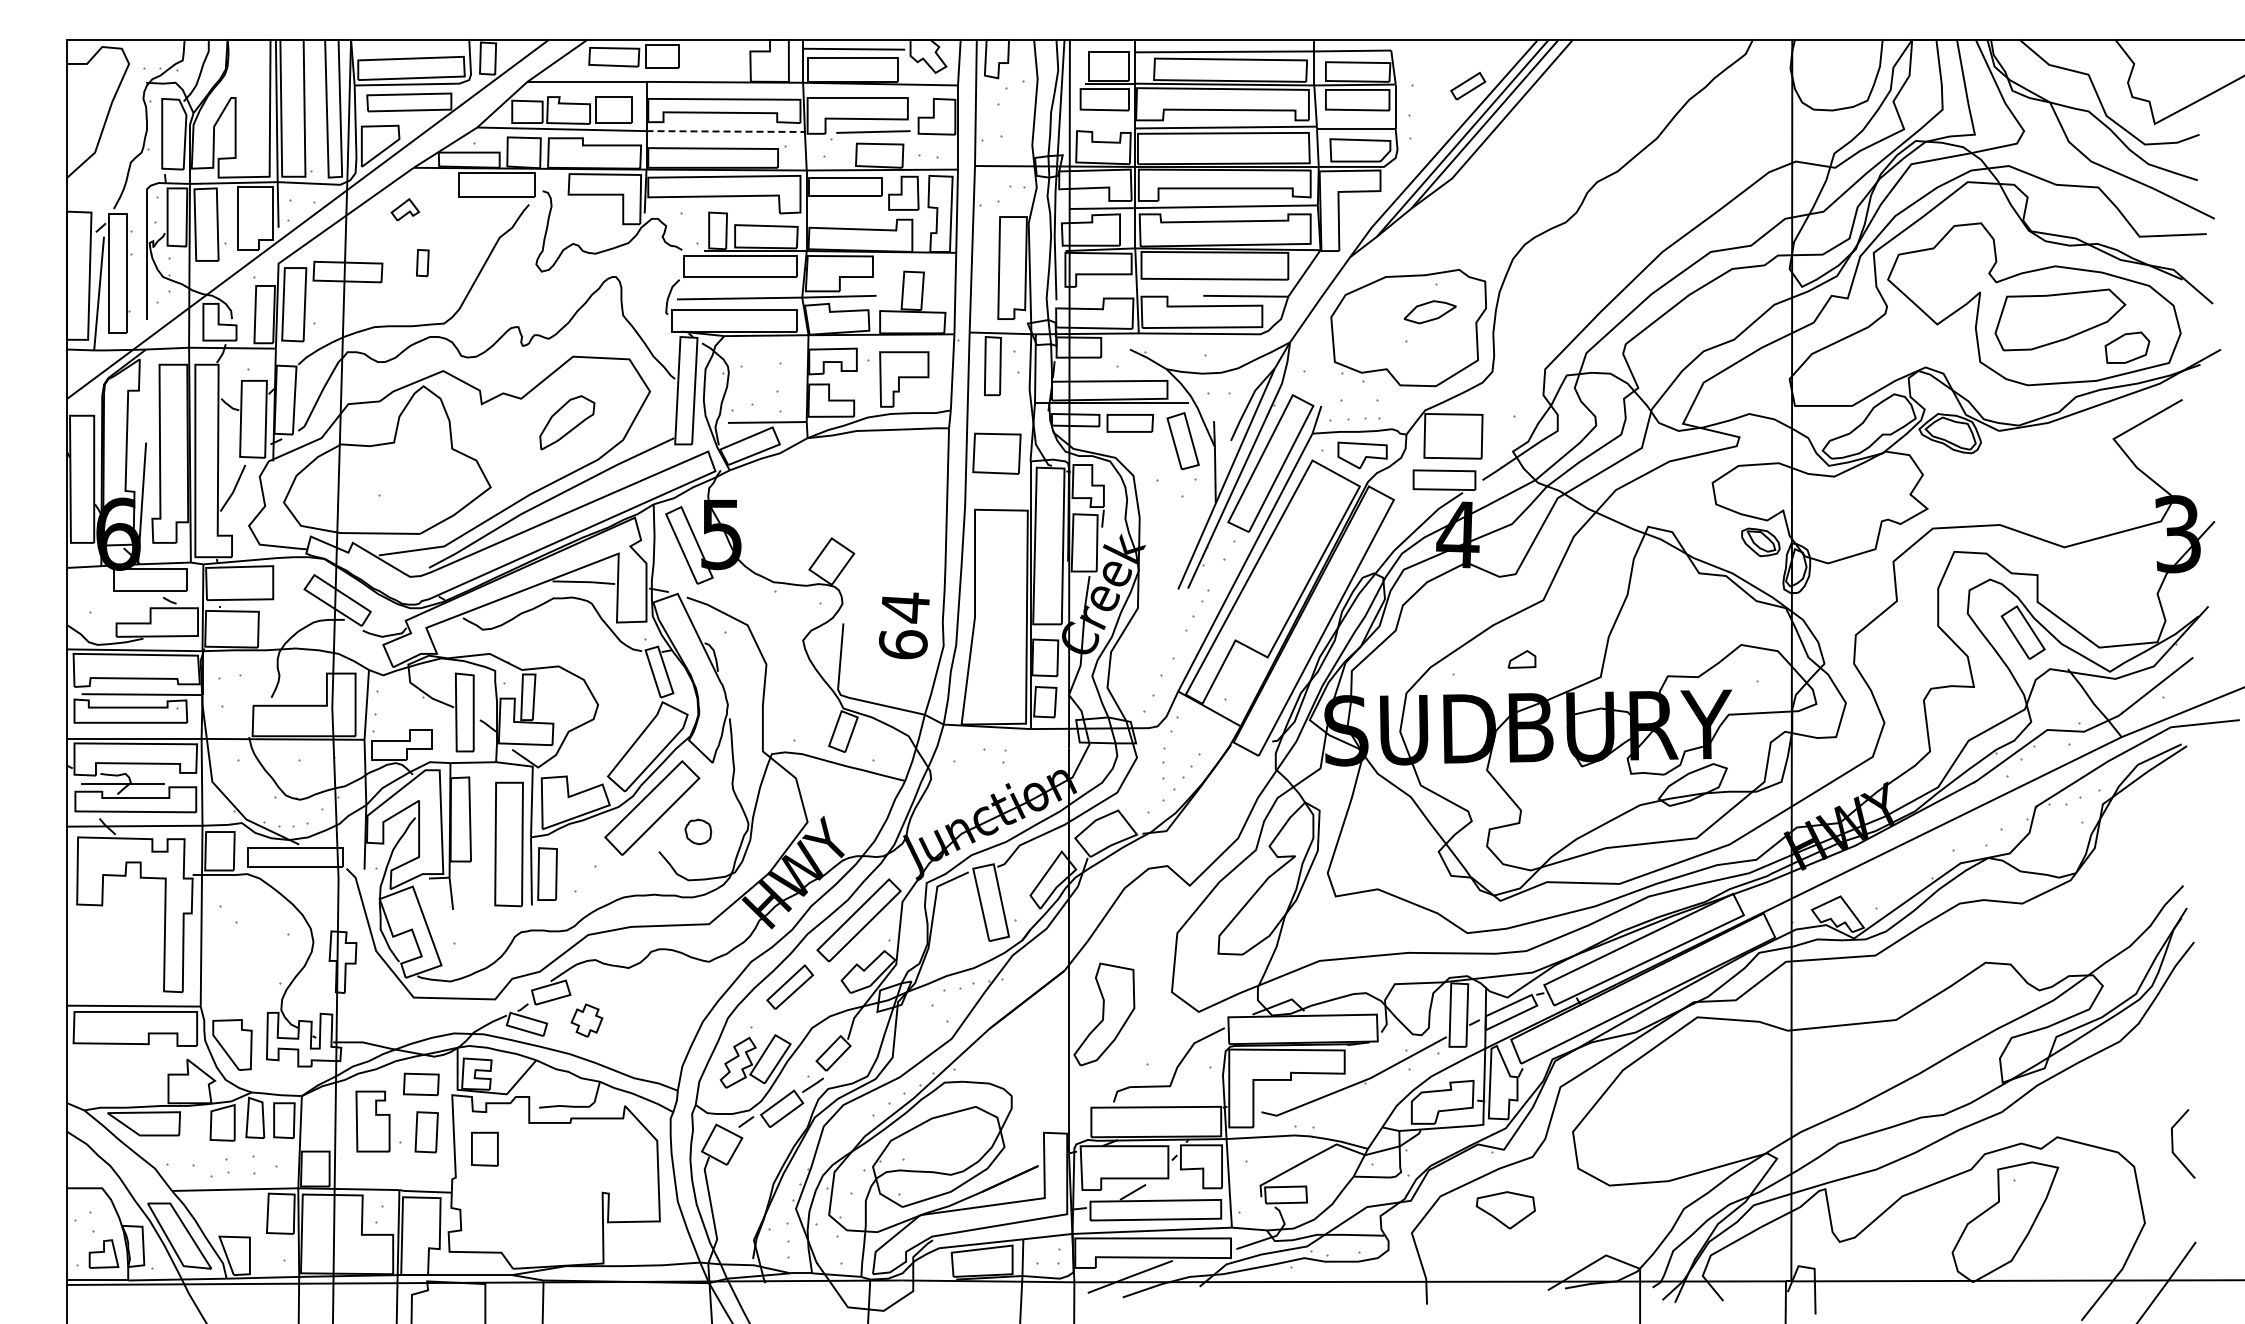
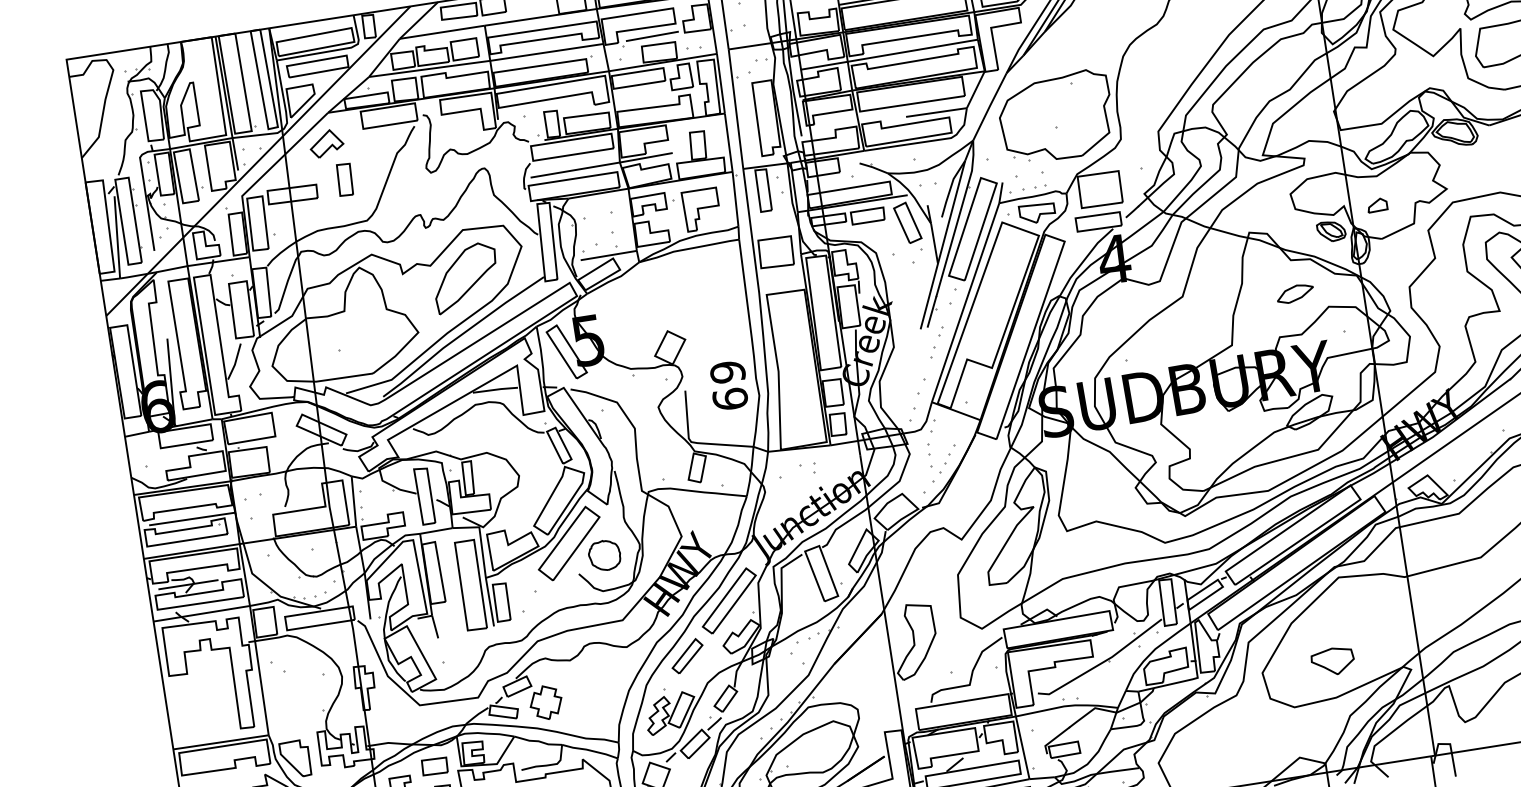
line: (726, 131) -> (547, 52), dashed -> solid
part: (405, 209) -> (326, 143), size x1.67
part: (422, 262) -> (344, 179), size x1.67
part: (1429, 312) -> (1294, 294), moved
part: (567, 422) -> (466, 277), size x1.67
text: (905, 607) -> (727, 372), 64 -> 69
part: (1521, 659) -> (1376, 205), moved
part: (698, 831) -> (604, 555), size x1.67
part: (586, 1020) -> (545, 702), size x1.43
part: (1505, 1210) -> (1332, 661), moved

